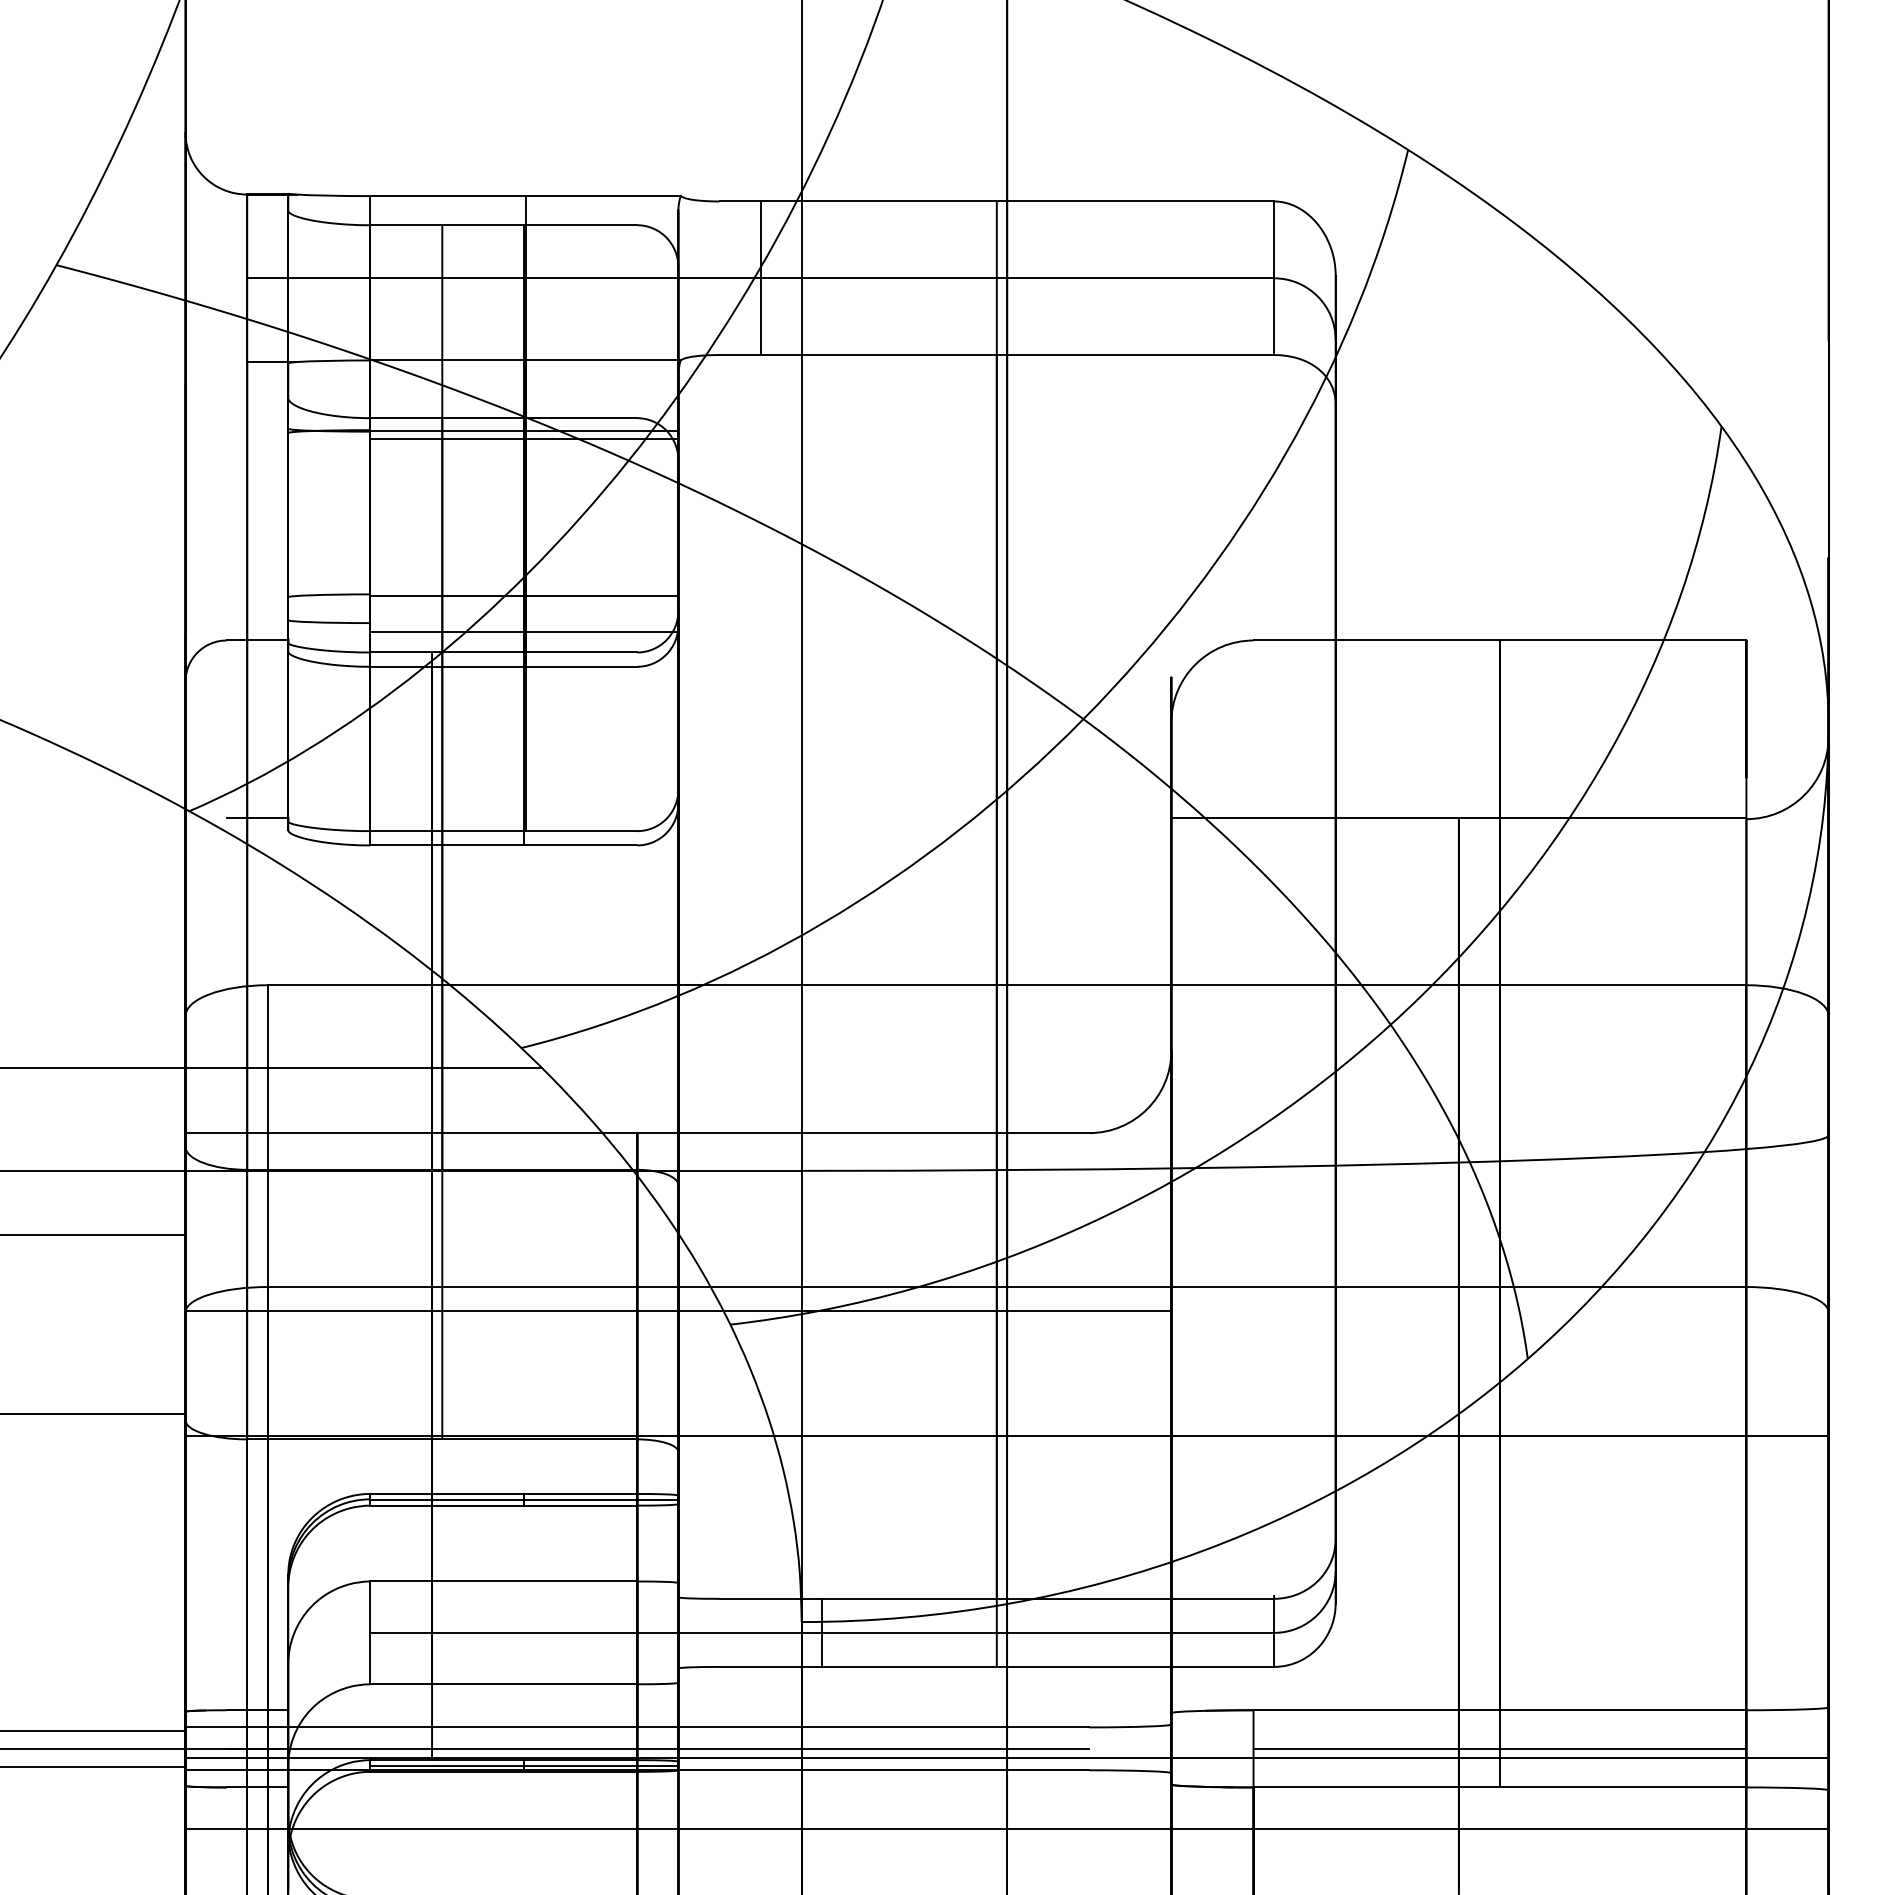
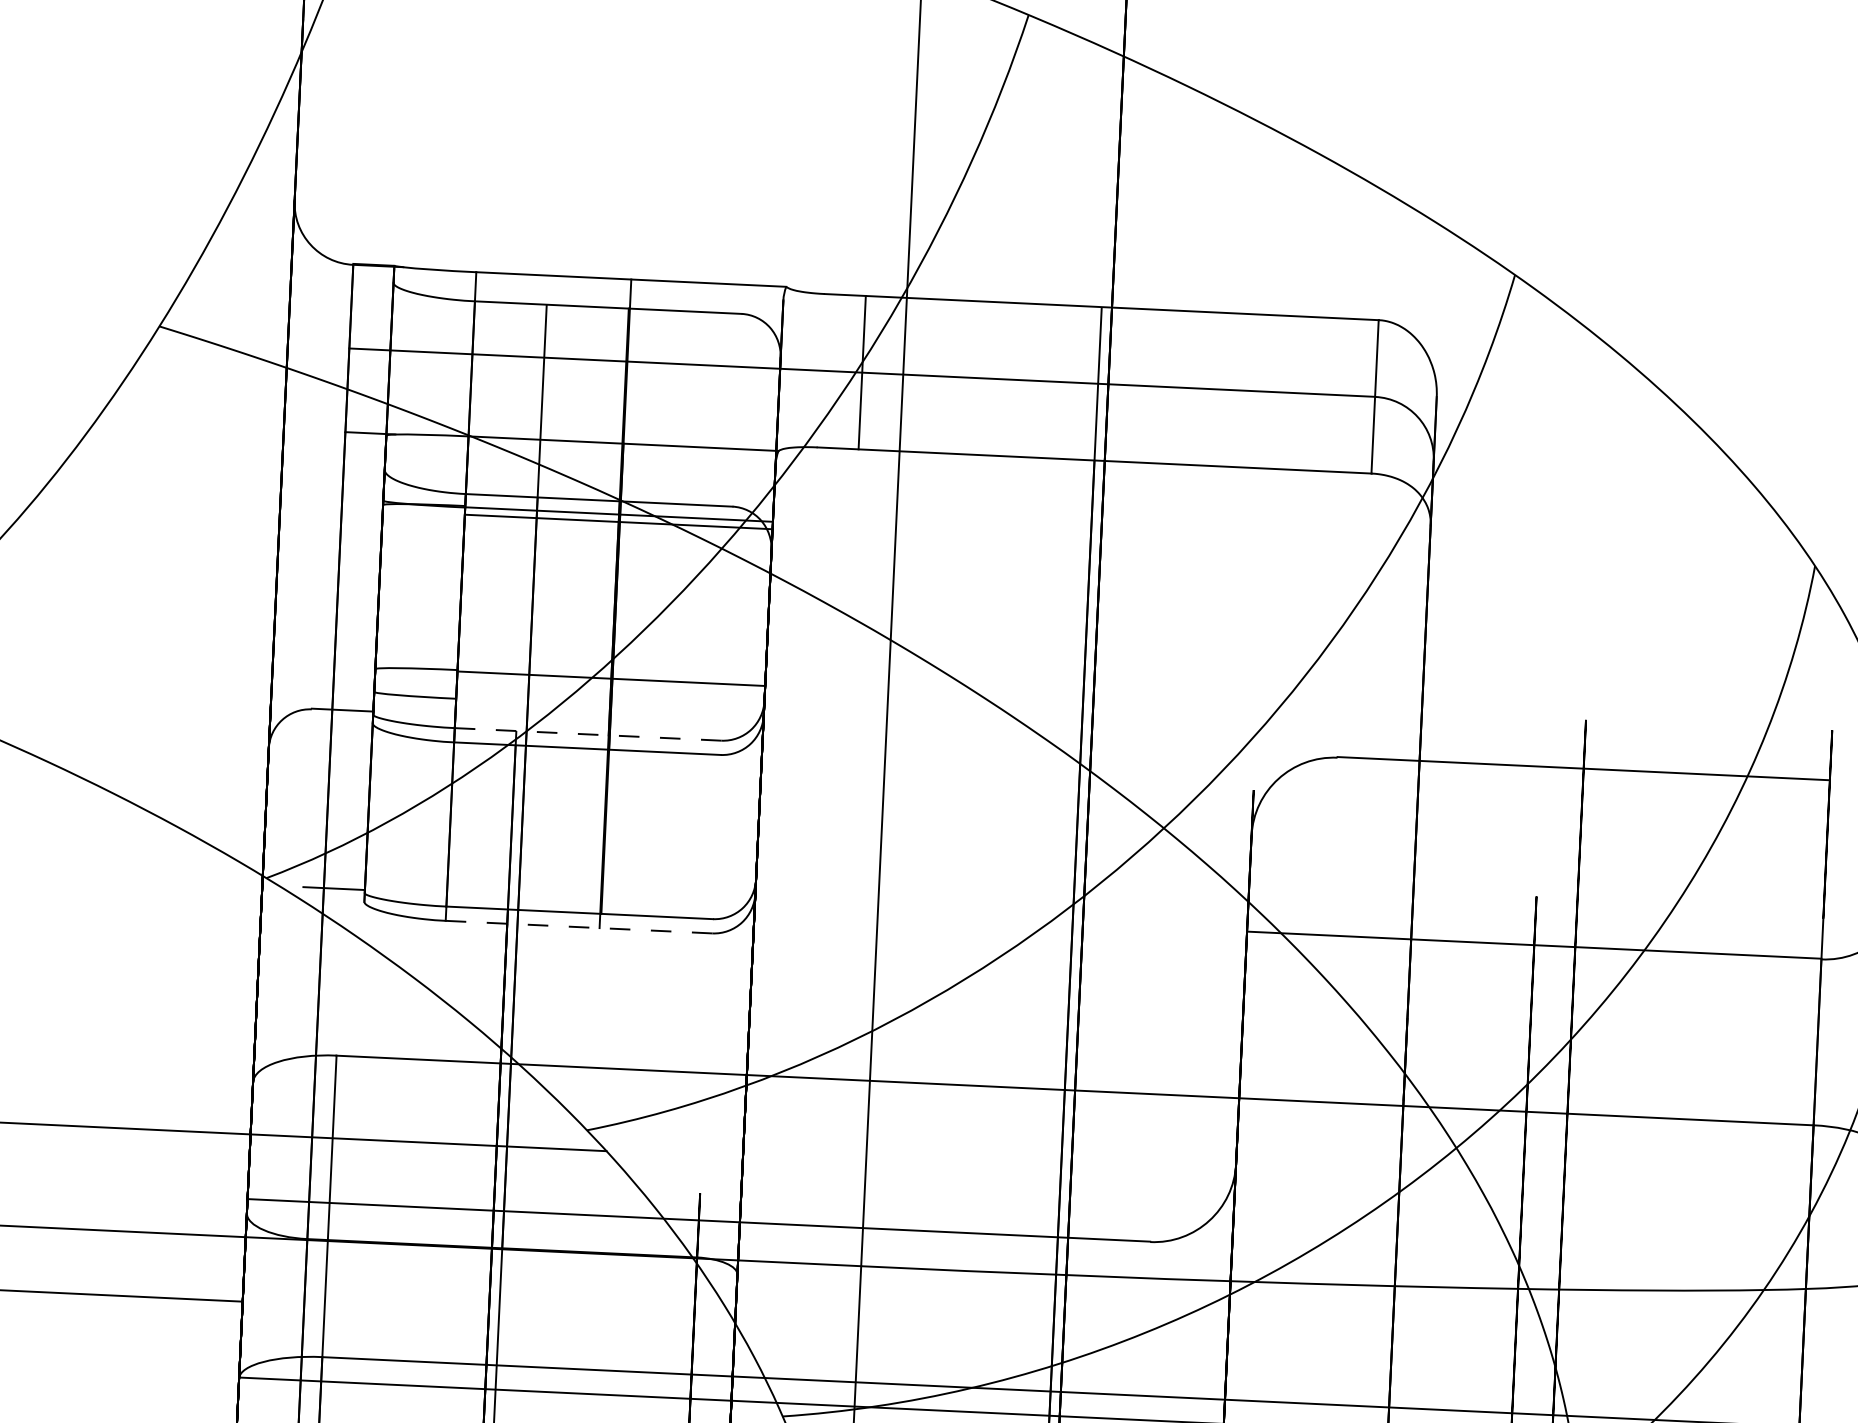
line: (524, 631) -> (609, 714), removed
line: (503, 652) -> (587, 734), solid -> dashed
line: (504, 845) -> (579, 927), solid -> dashed

